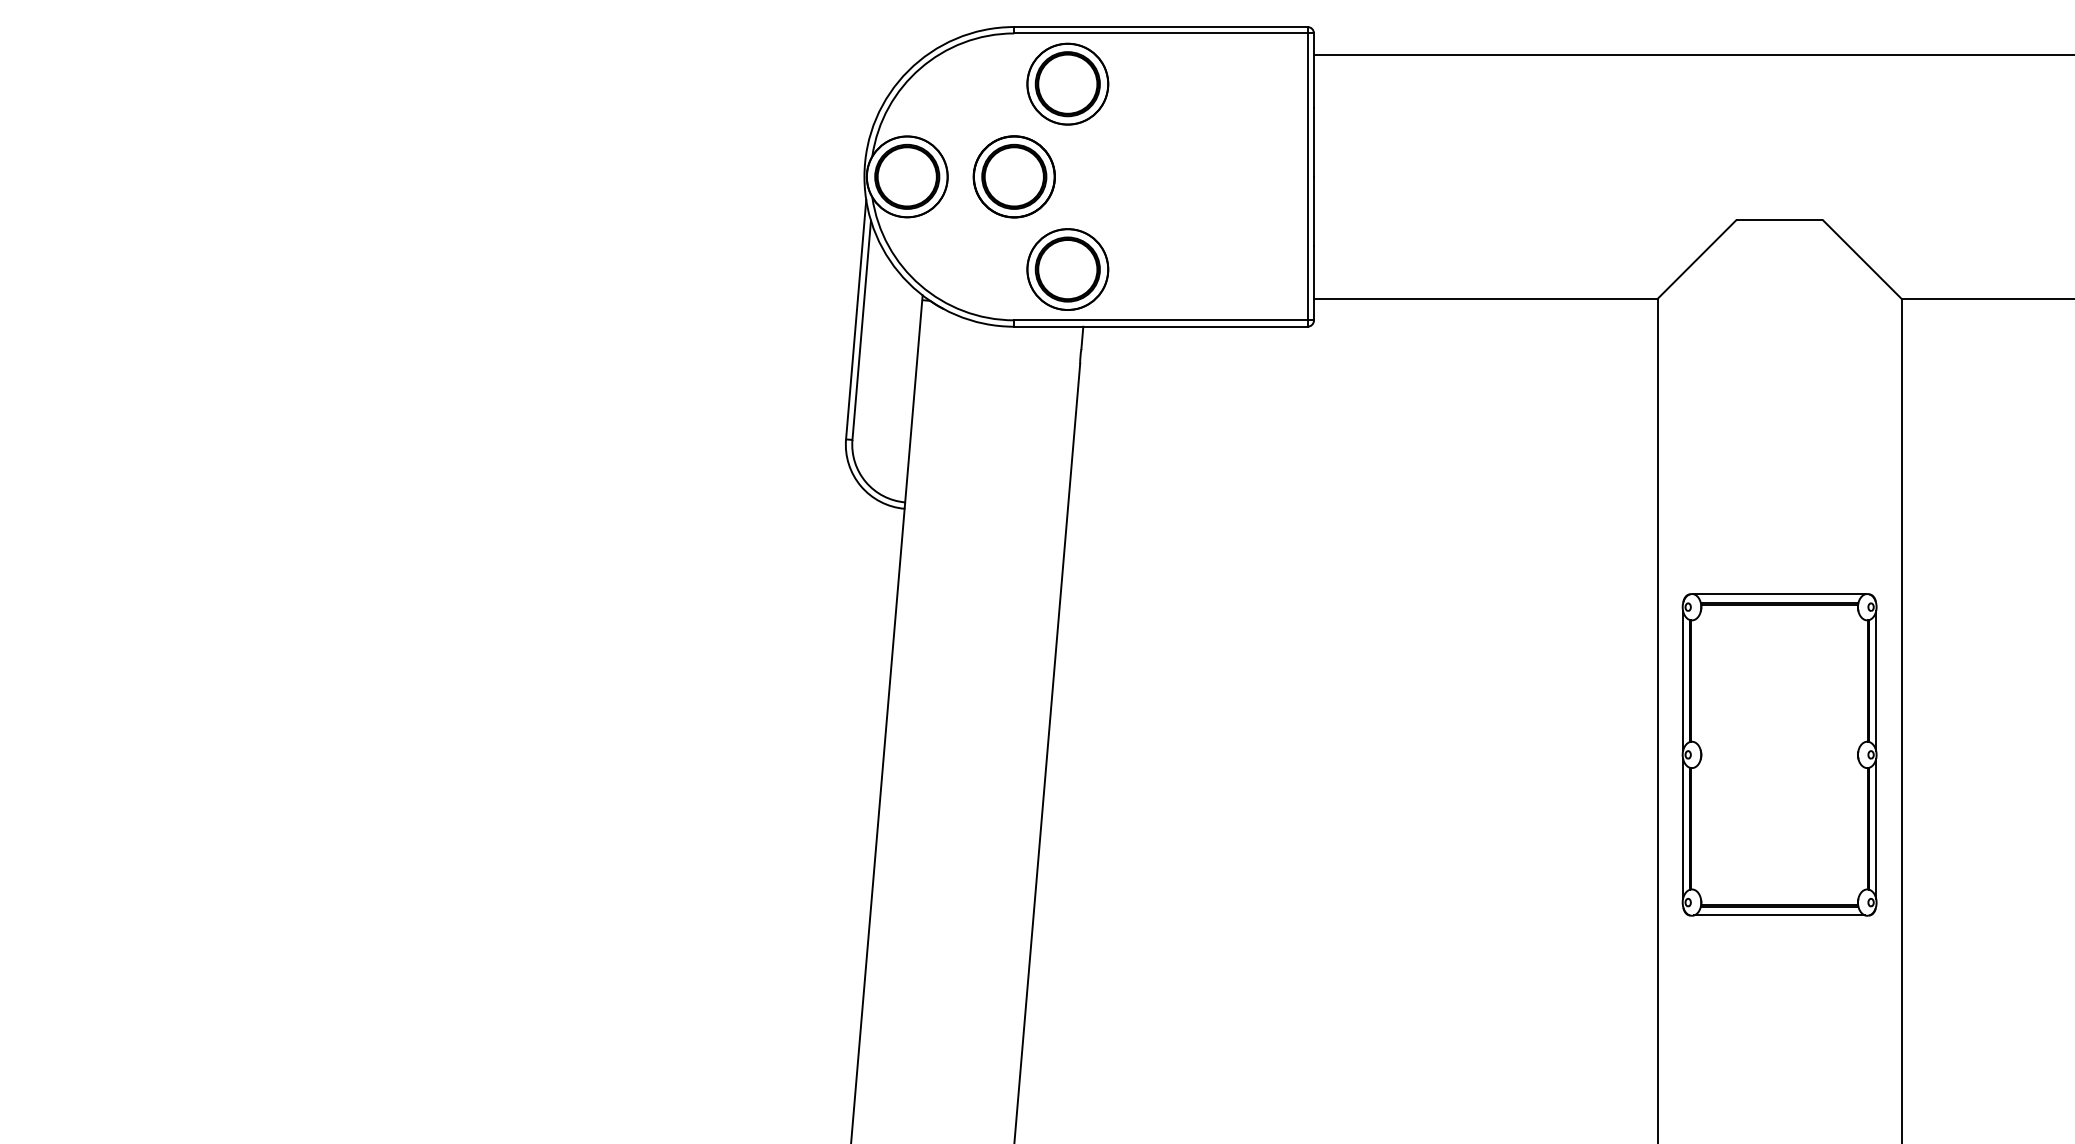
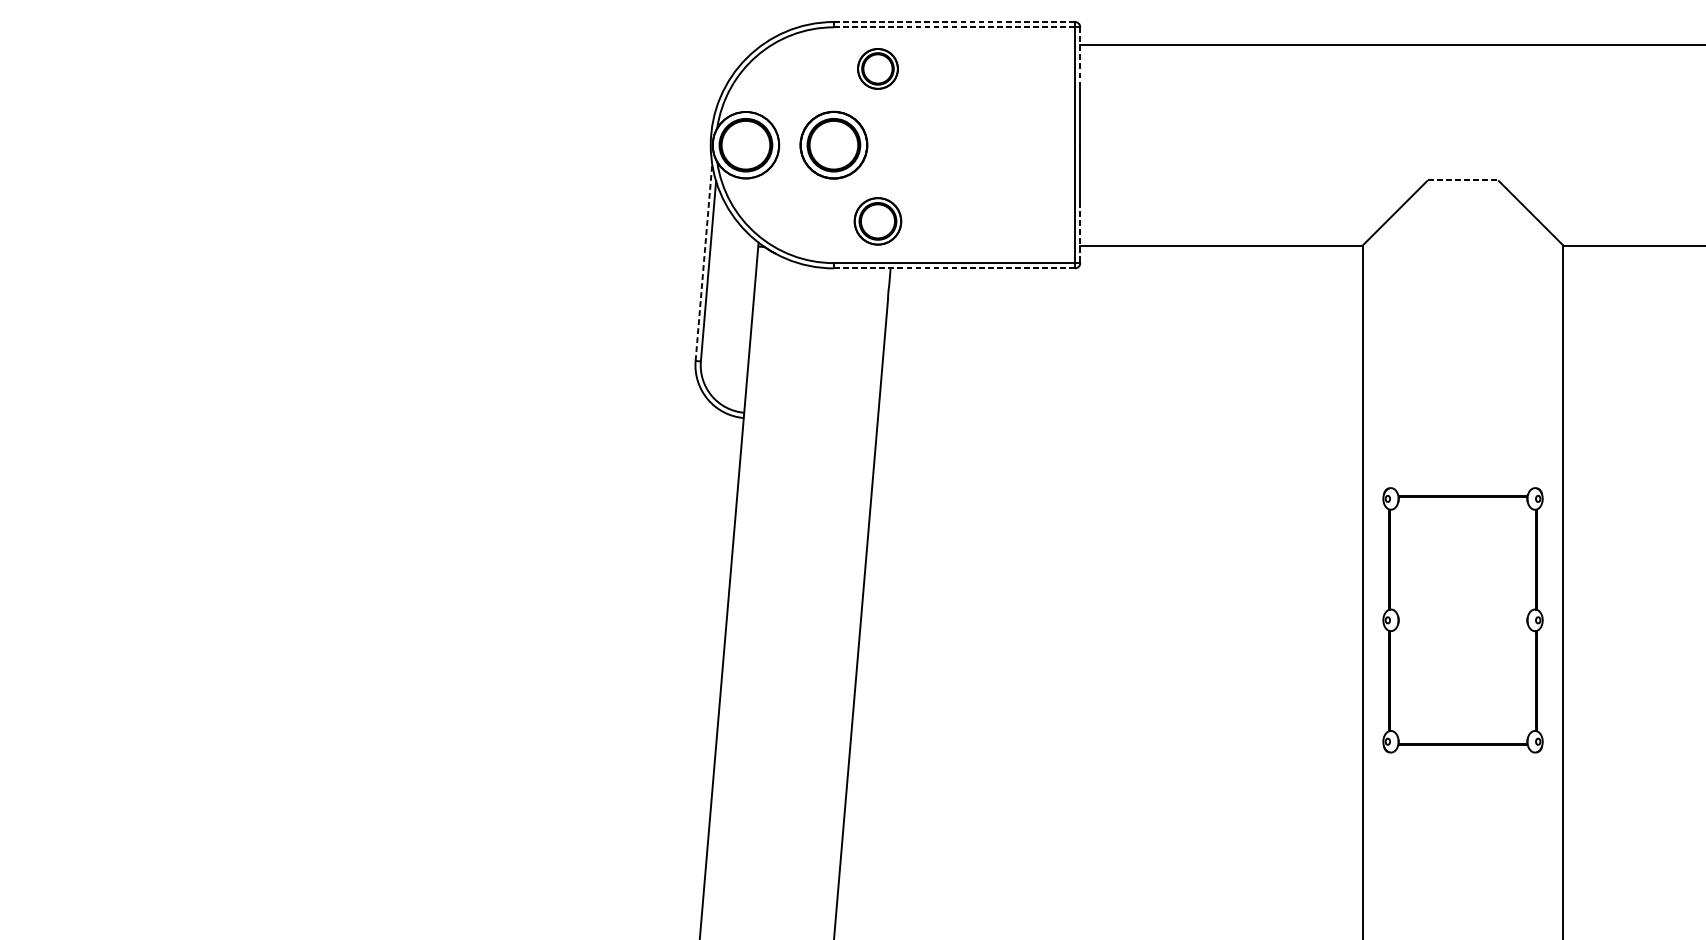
line: (1160, 27) -> (954, 22), solid -> dashed
line: (1160, 33) -> (954, 27), solid -> dashed
line: (1314, 71) -> (1080, 58), solid -> dashed
part: (1067, 83) -> (877, 68), size x0.6
line: (1779, 219) -> (1462, 180), solid -> dashed
part: (1067, 269) -> (877, 221), size x0.7
line: (1314, 283) -> (1080, 232), solid -> dashed
line: (856, 319) -> (704, 262), solid -> dashed
line: (1160, 326) -> (954, 268), solid -> dashed
line: (1779, 594) -> (1462, 488), removed
line: (1683, 680) -> (1384, 559), removed
line: (1876, 680) -> (1542, 559), removed
line: (1683, 828) -> (1384, 680), removed
line: (1876, 828) -> (1542, 680), removed
line: (1779, 915) -> (1462, 752), removed

